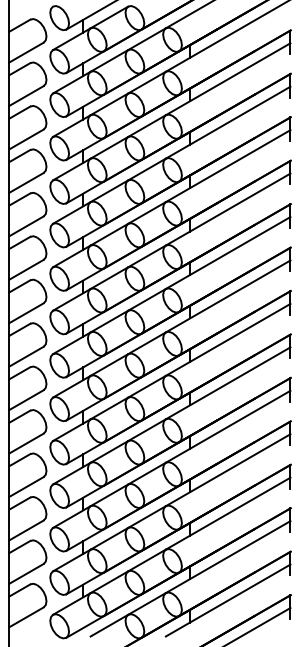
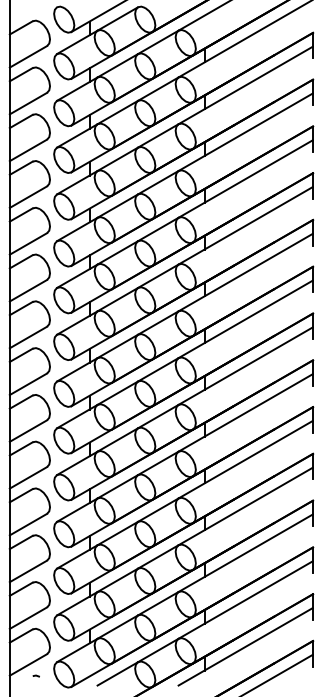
line: (33, 627) -> (36, 675), added

